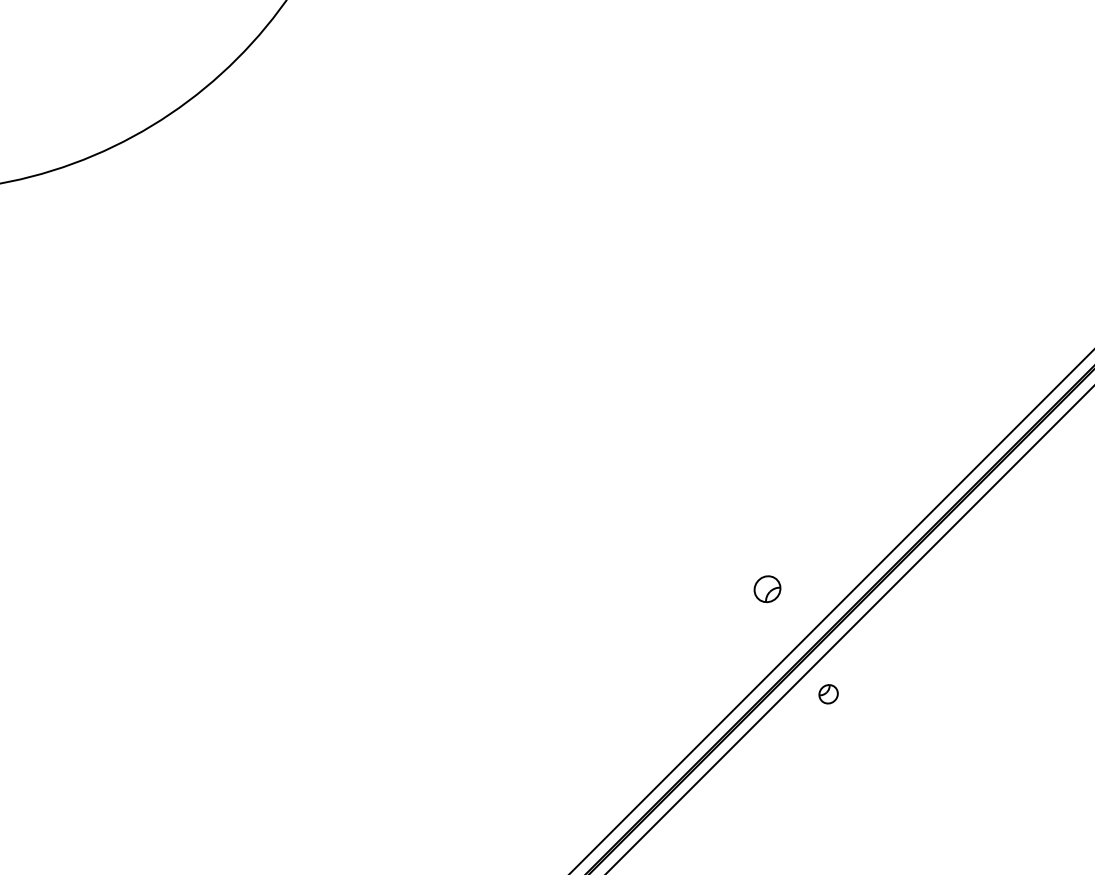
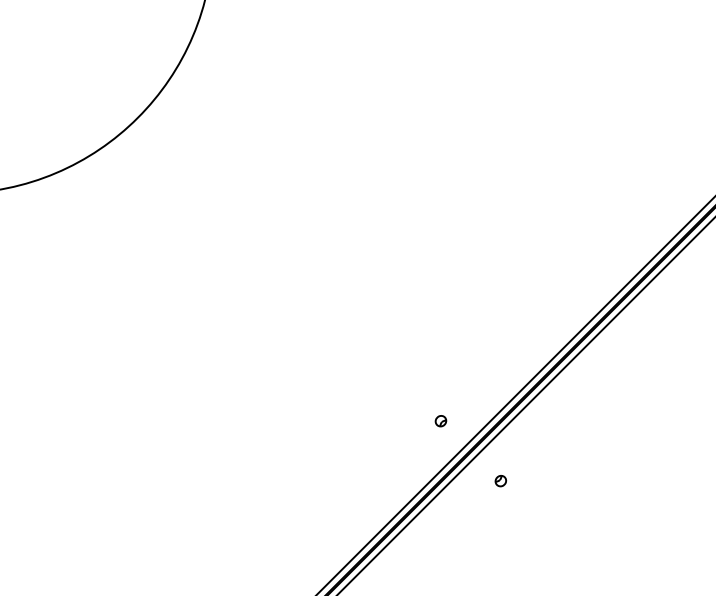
part: (766, 589) -> (440, 421), size x0.71
part: (827, 694) -> (500, 481), moved

